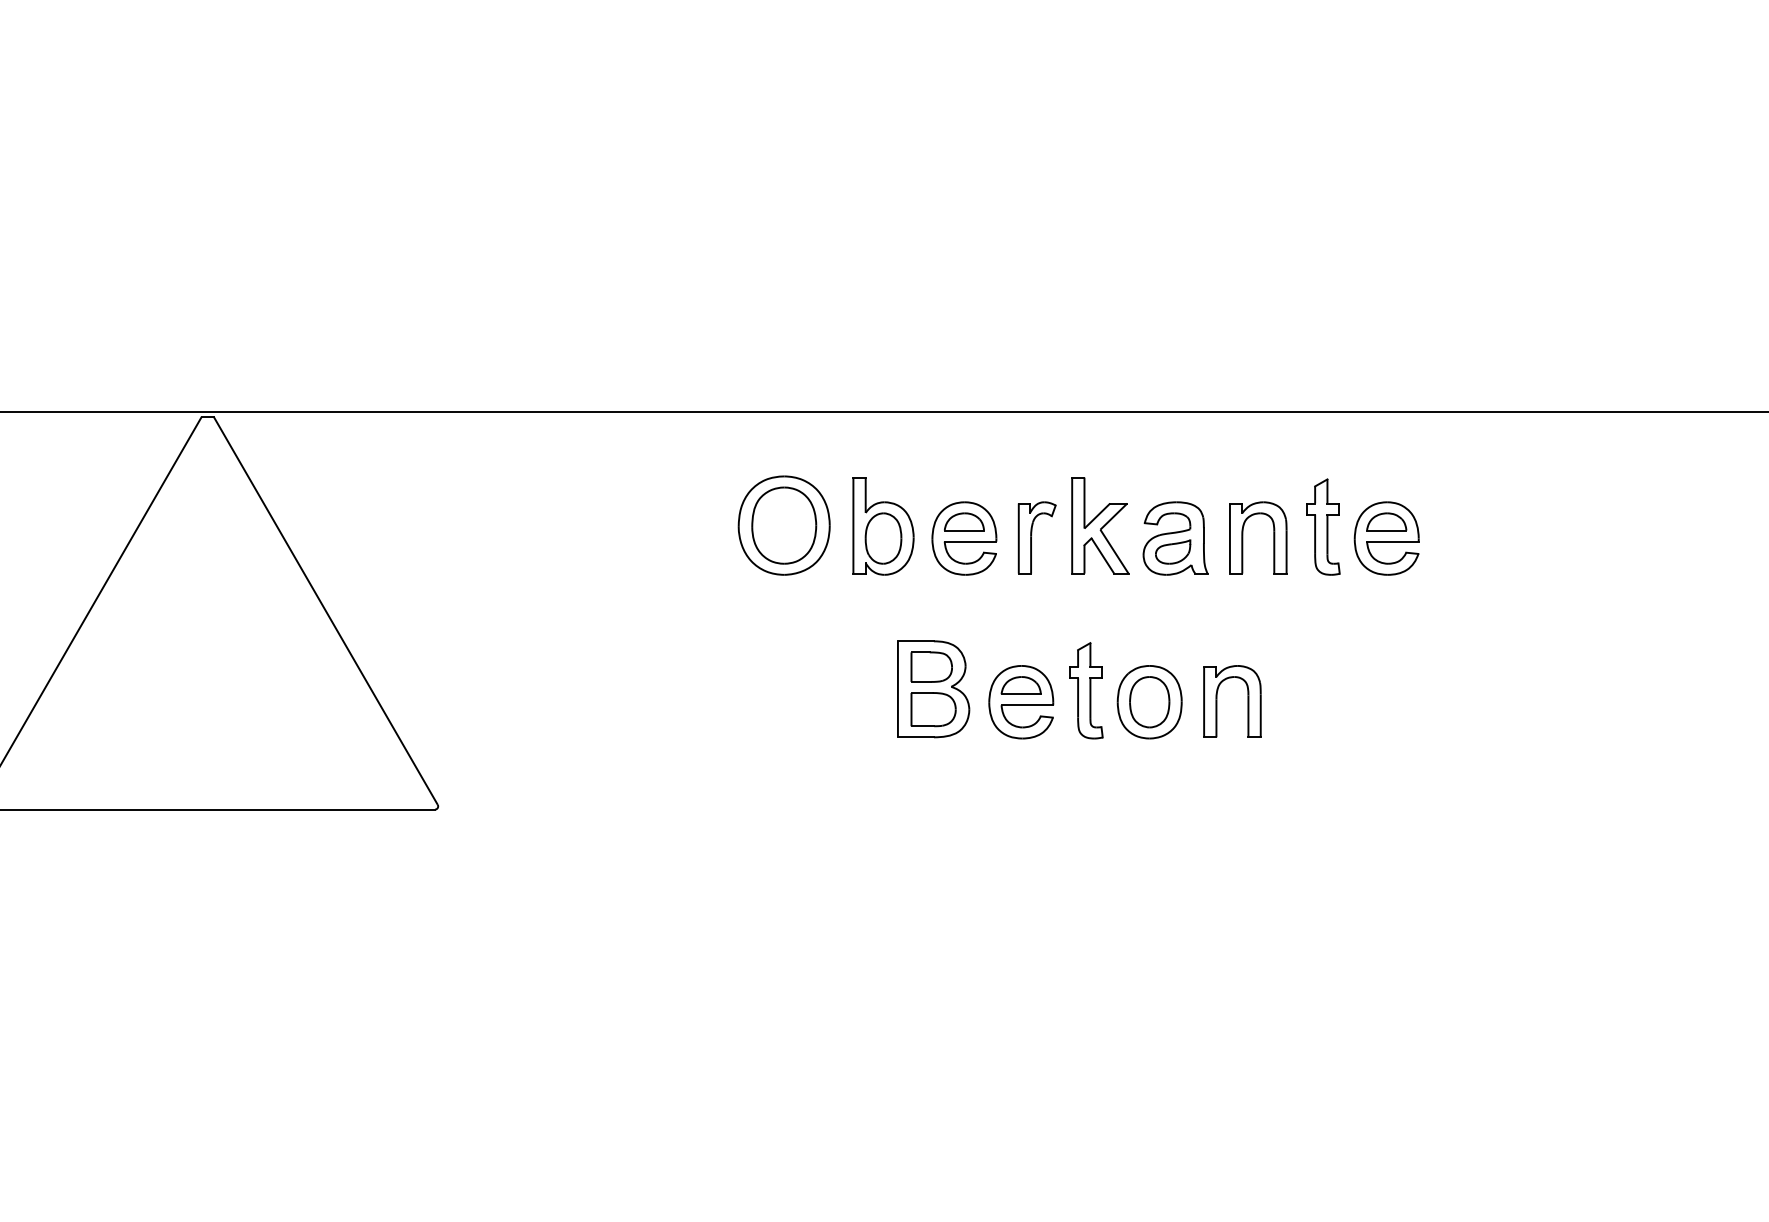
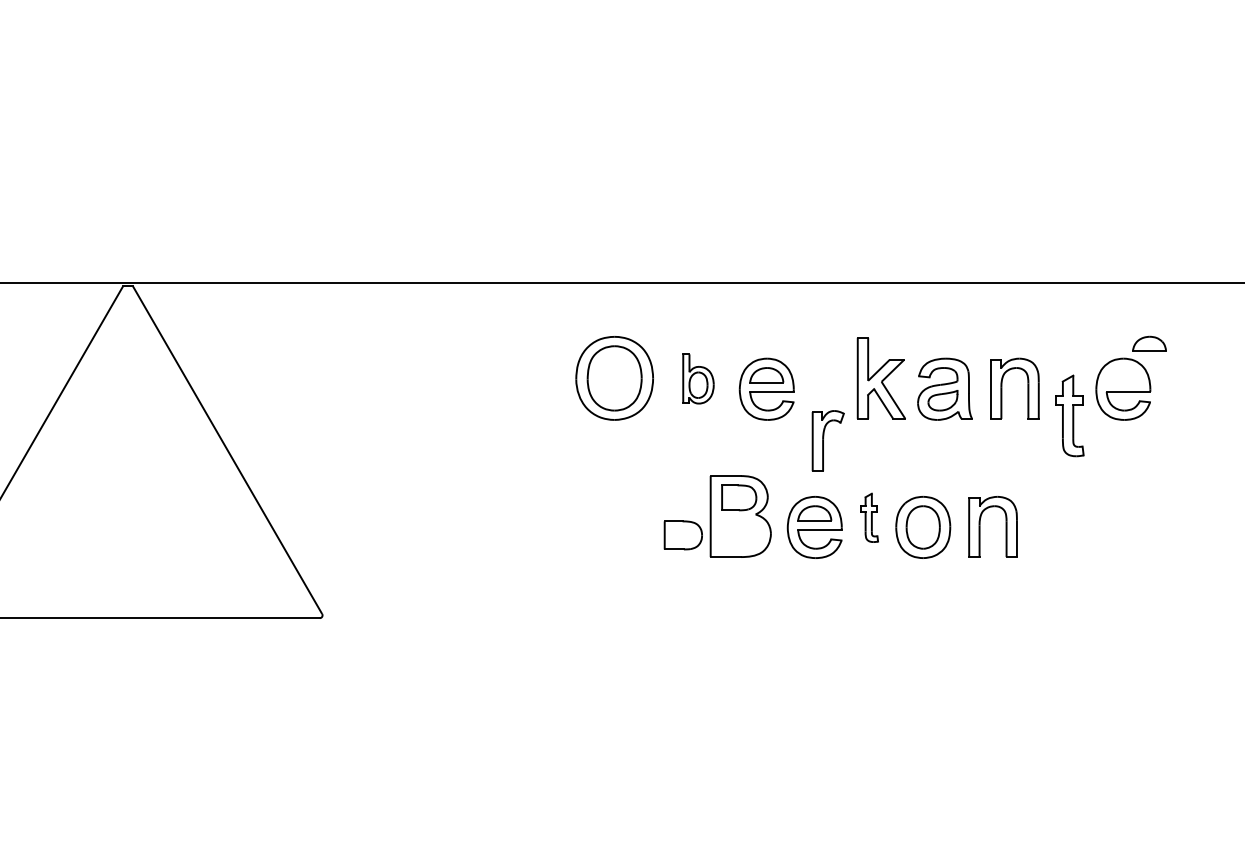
part: (1386, 521) -> (1149, 343), moved
part: (883, 526) -> (698, 379), size x0.6
part: (1323, 526) -> (1069, 415), moved
part: (1036, 537) -> (827, 440), moved
part: (1086, 690) -> (869, 517), size x0.6
part: (933, 709) -> (683, 535), moved

